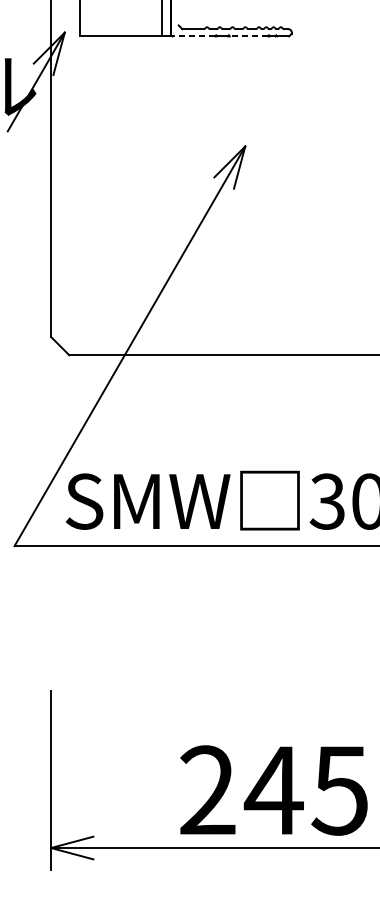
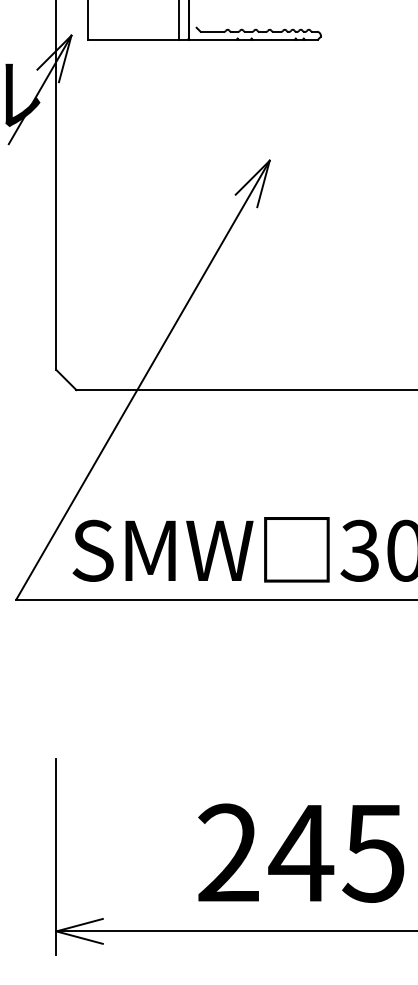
line: (194, 36) -> (213, 39), dashed -> solid
line: (248, 36) -> (273, 39), dashed -> solid
text: (274, 789) -> (301, 852), moved

